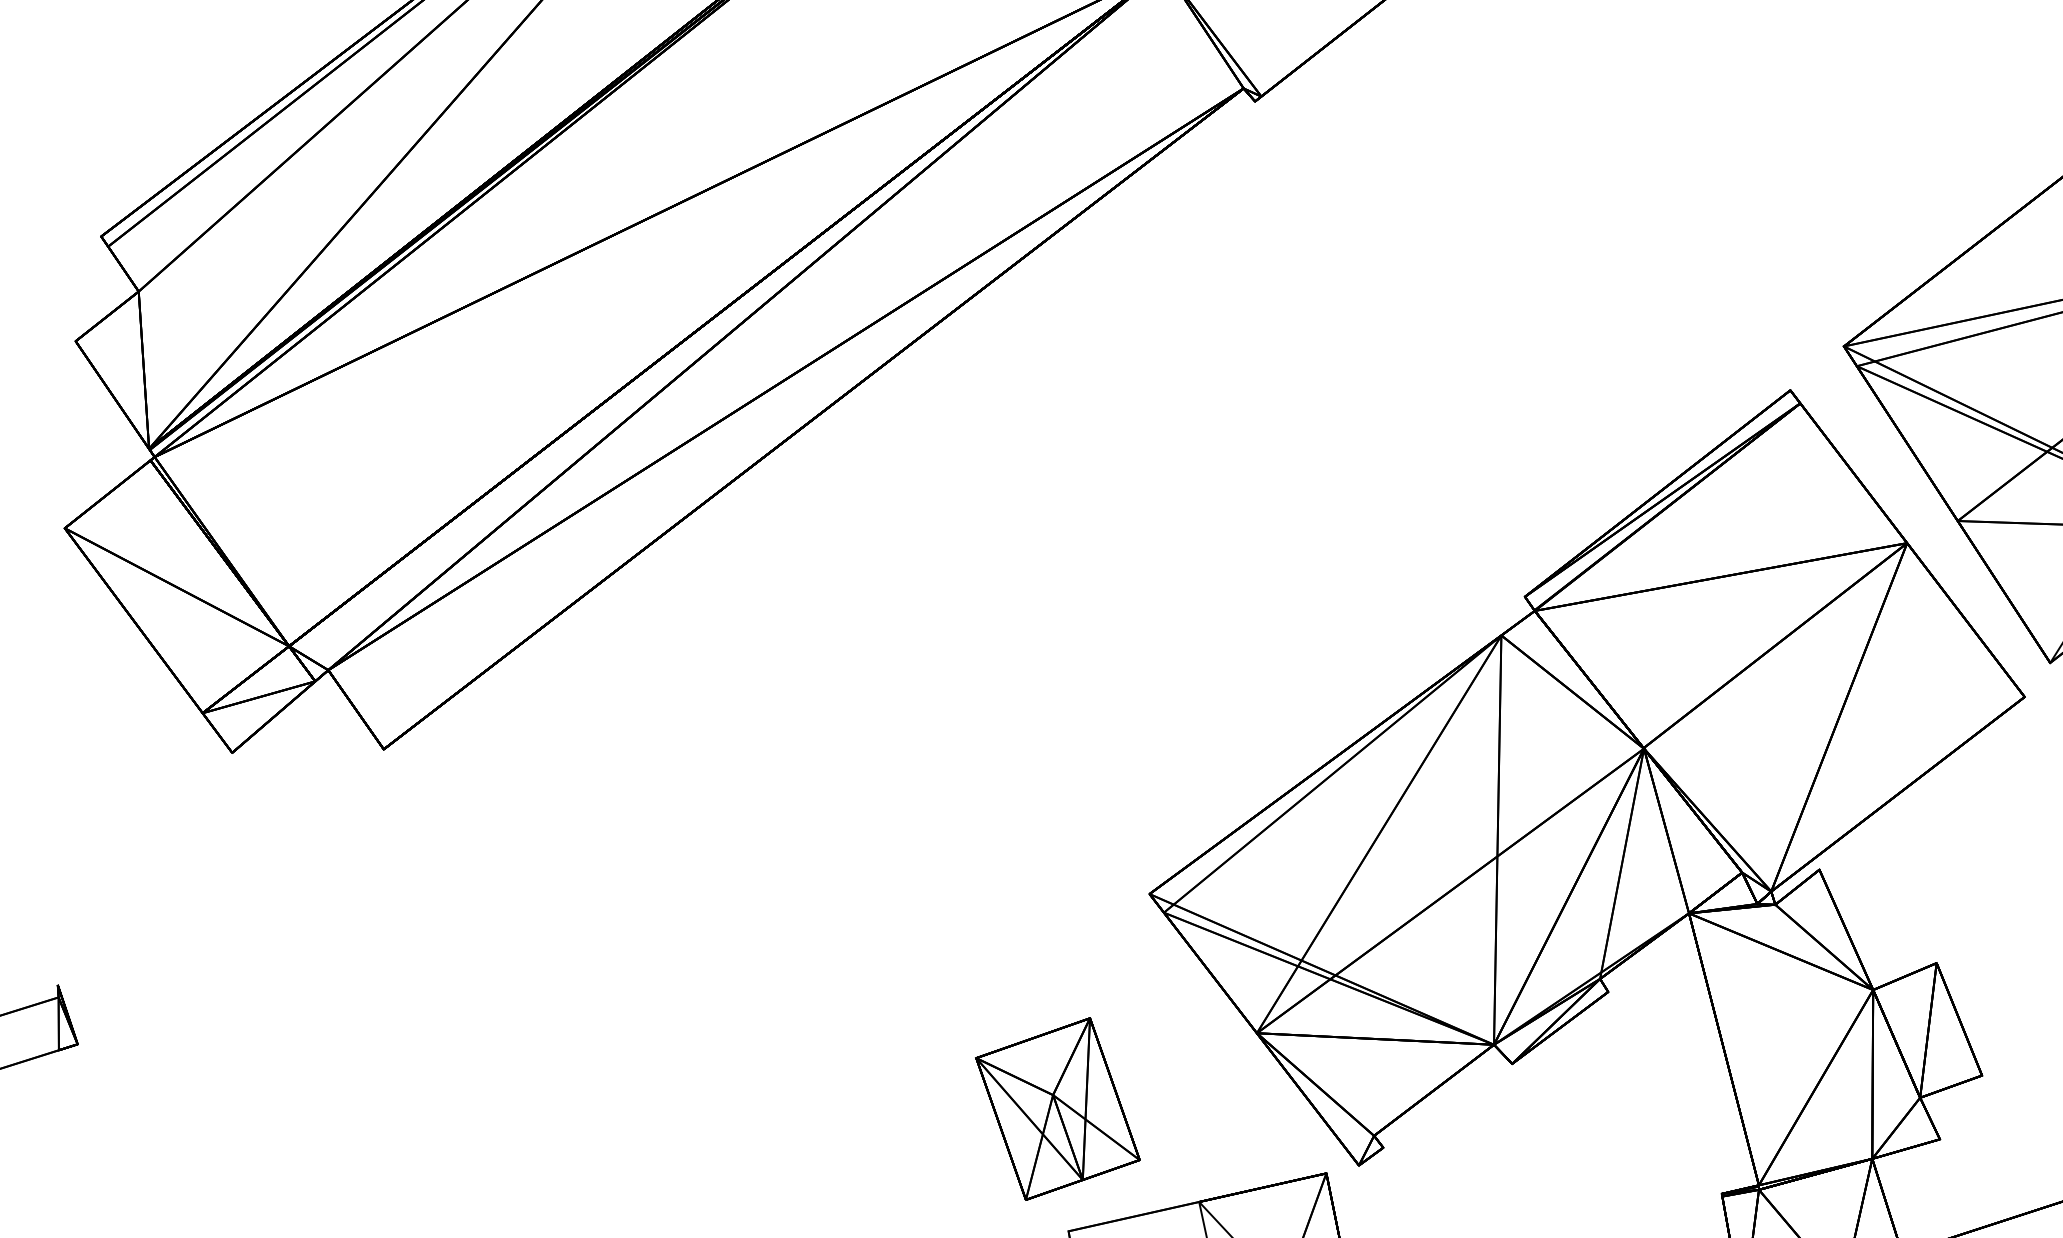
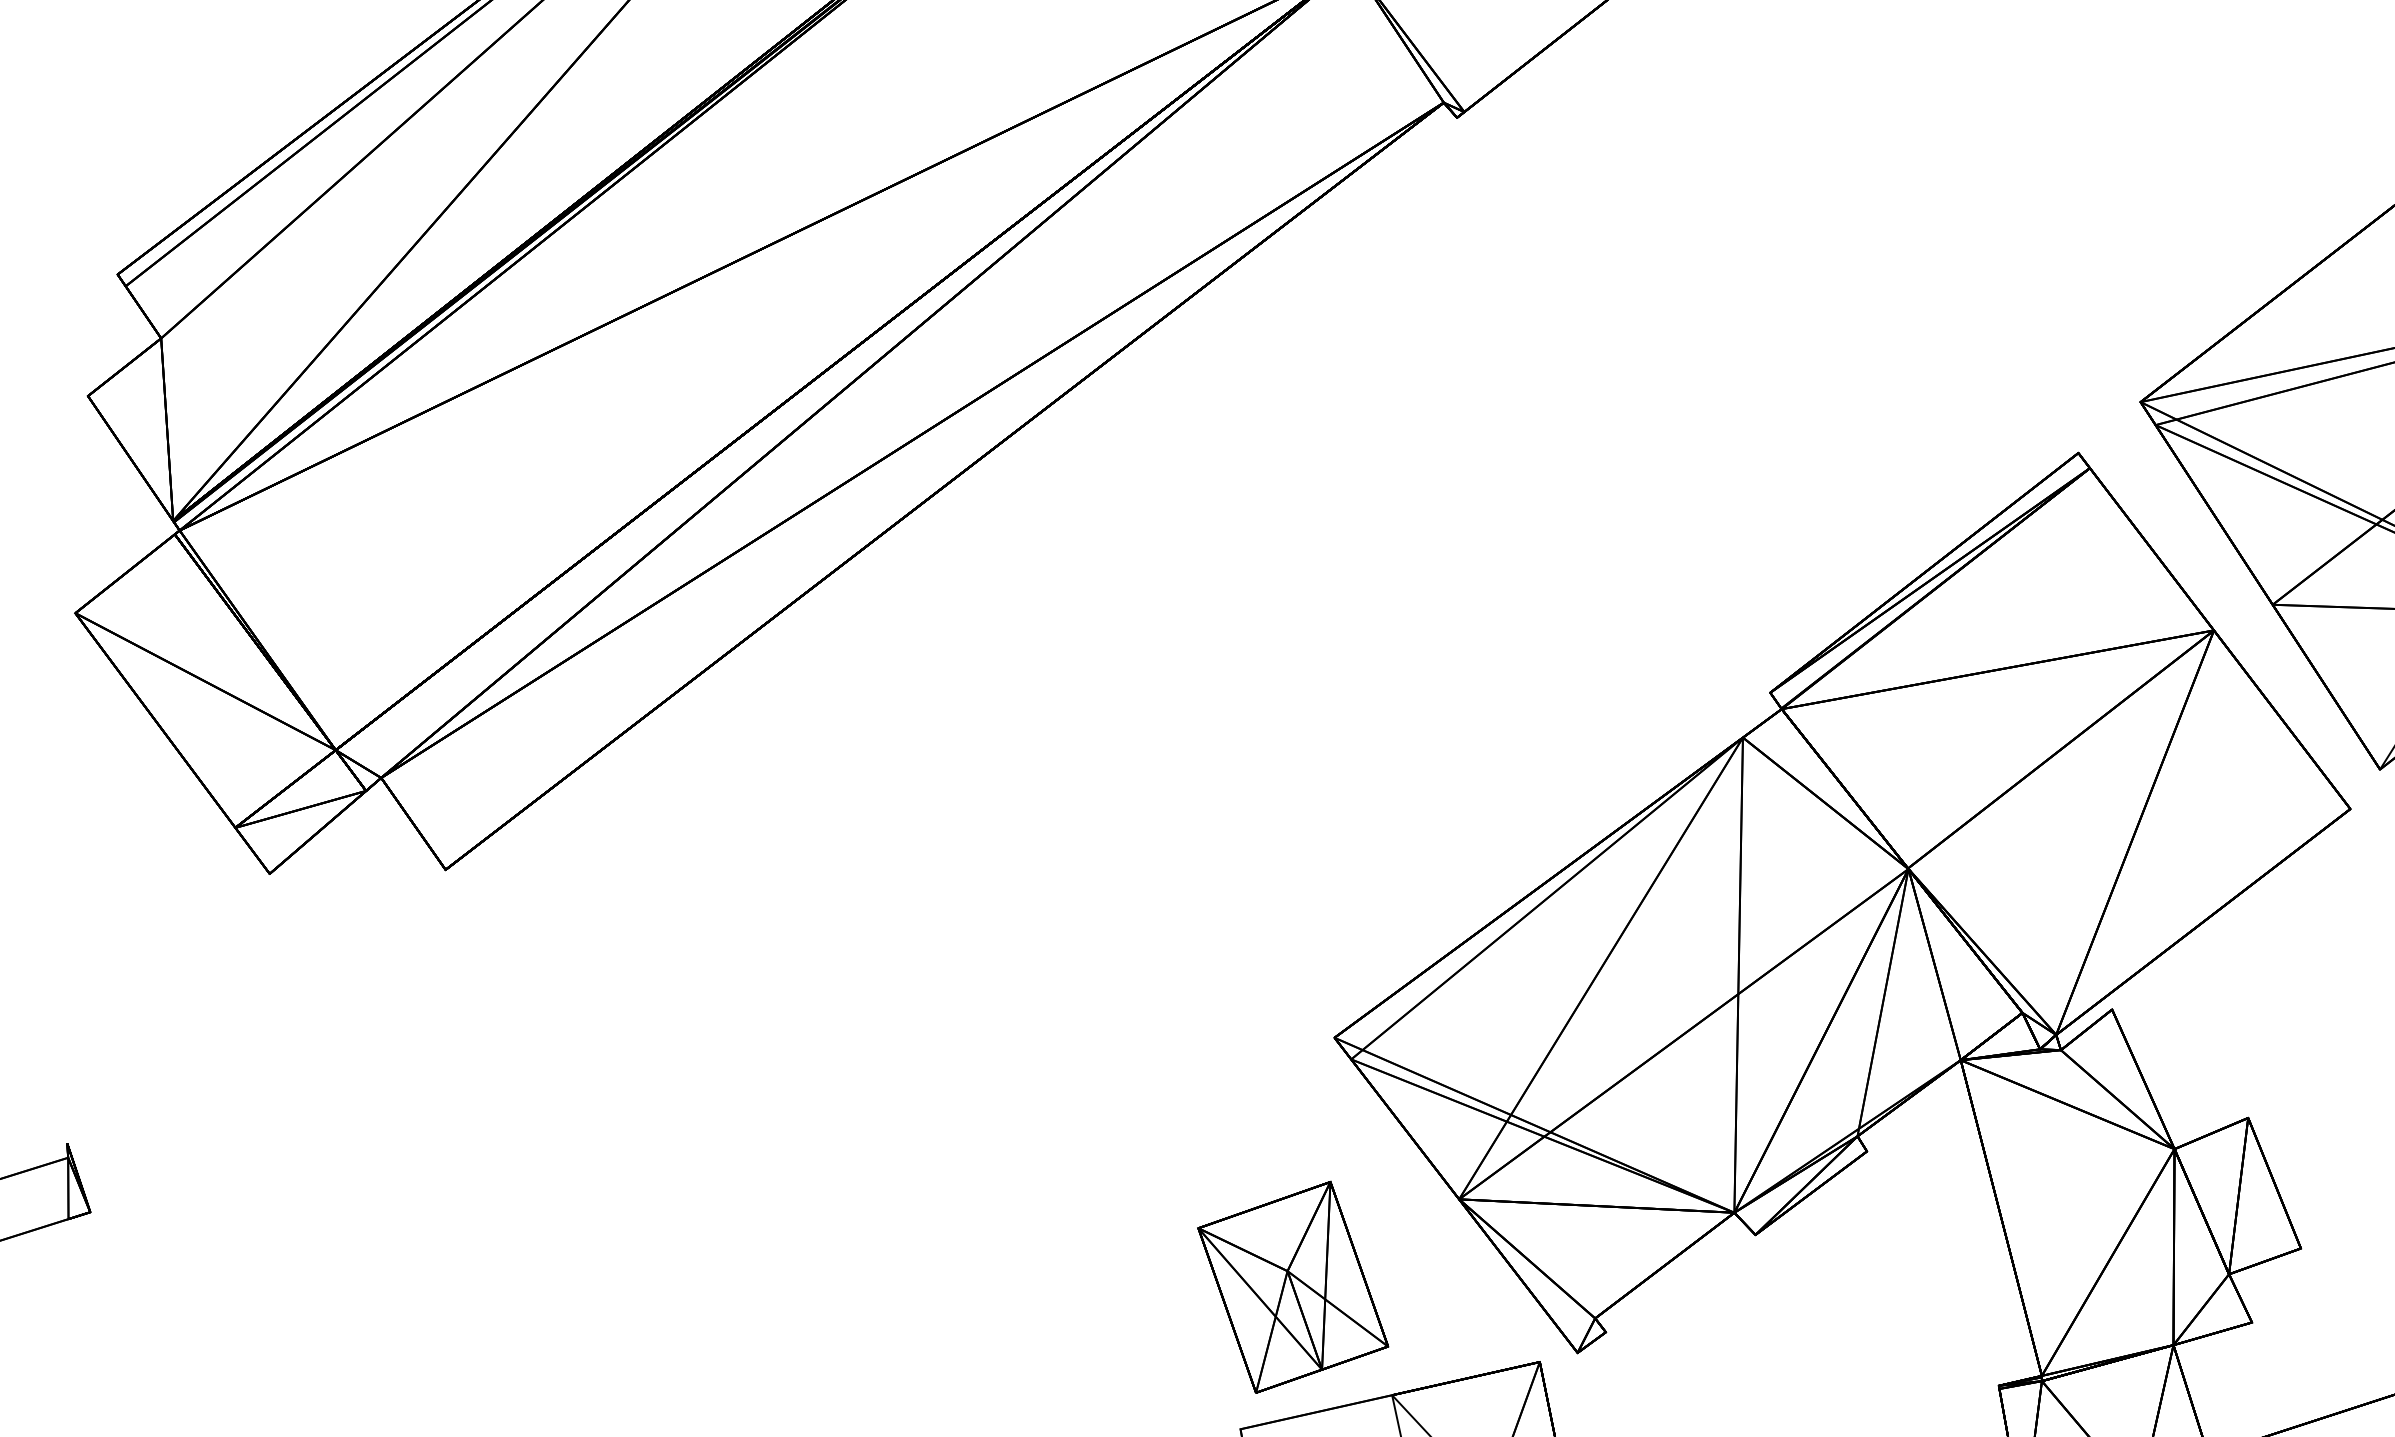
part: (1057, 1108) -> (1292, 1286), moved

